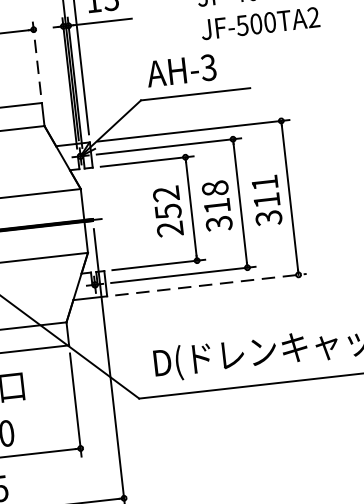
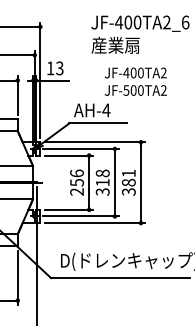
line: (36, 58) -> (17, 95), dashed -> solid
text: (208, 67) -> (106, 110), AH-3 -> AH-4
text: (165, 194) -> (76, 173), 252 -> 256
text: (266, 200) -> (128, 182), 311 -> 381
line: (212, 285) -> (95, 223), dashed -> solid

